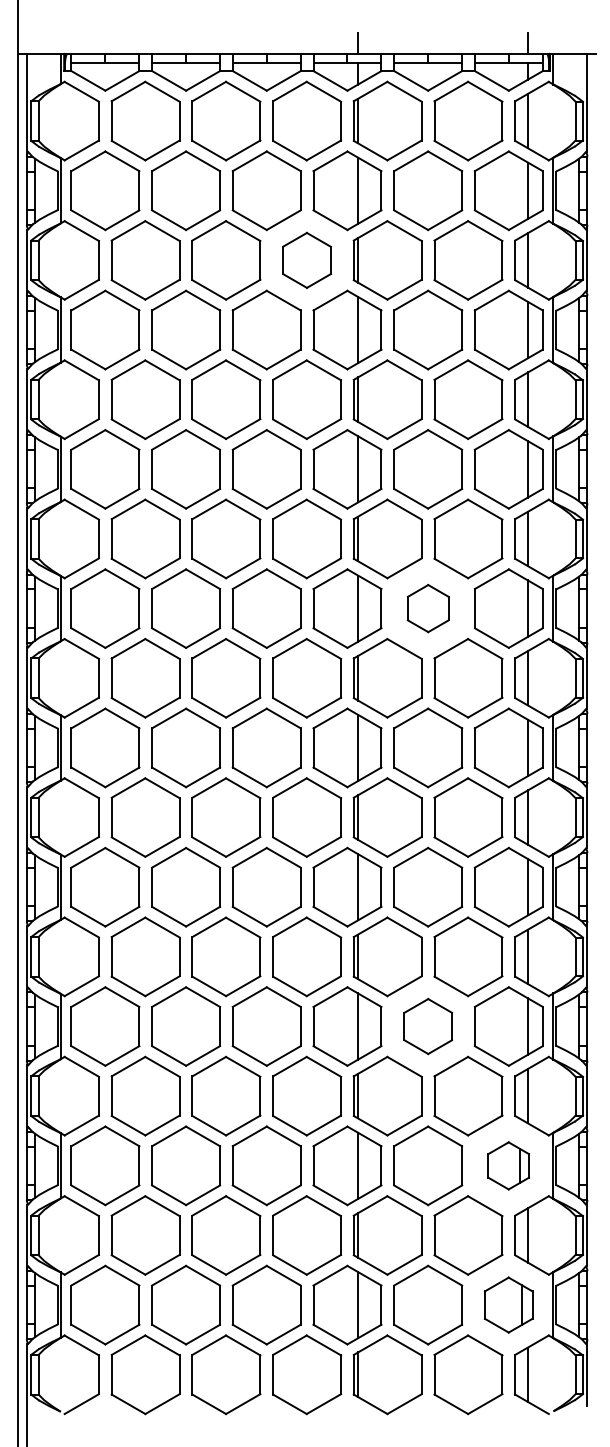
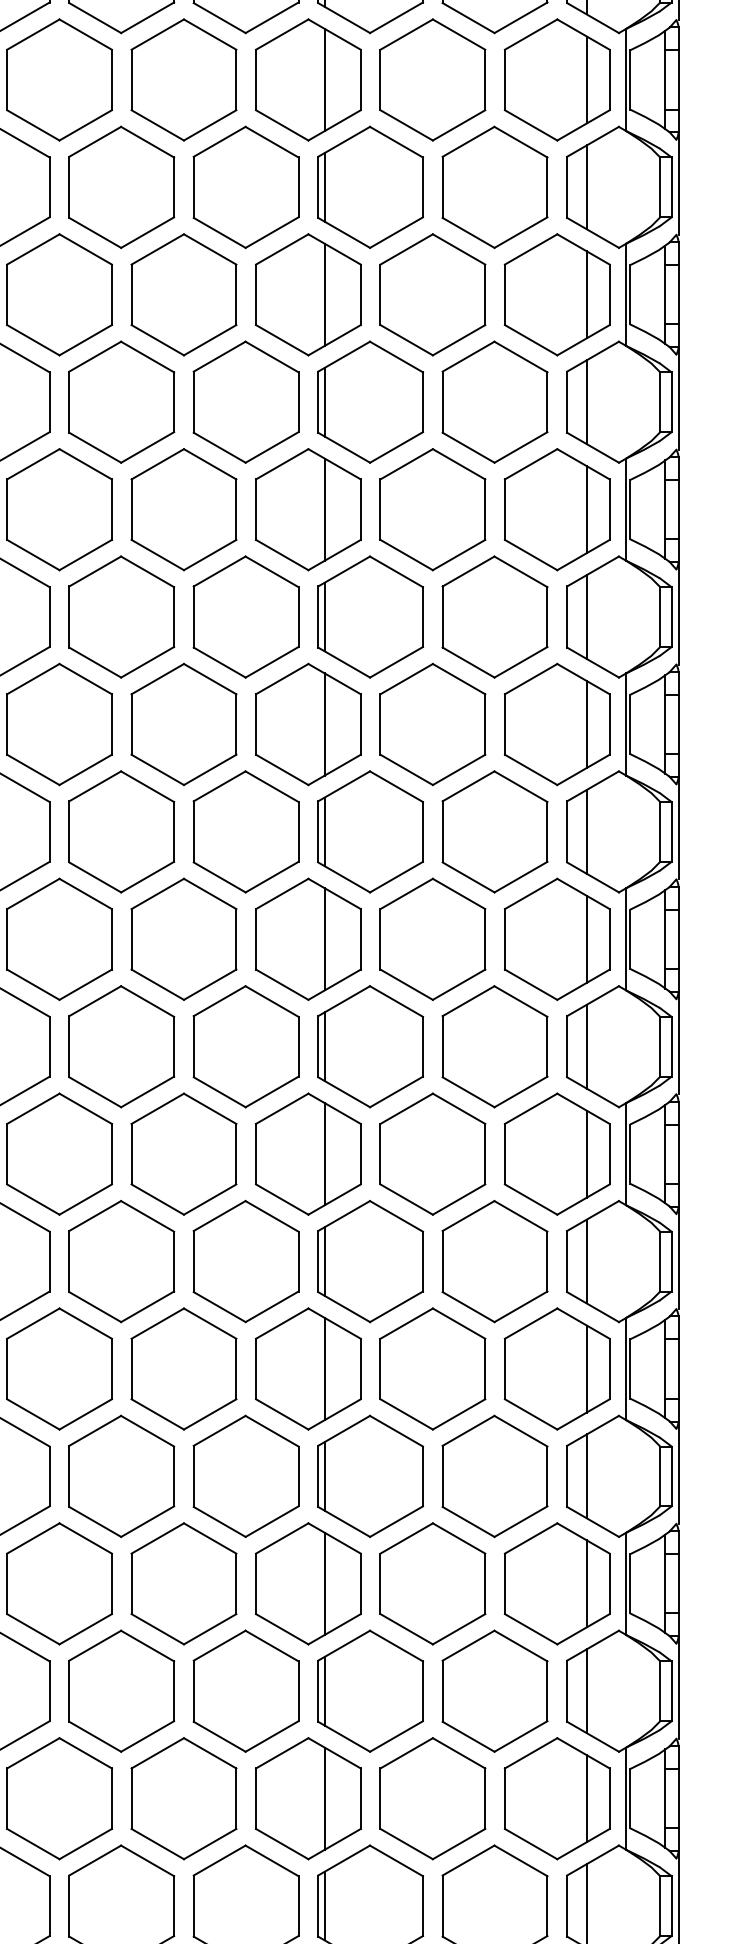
part: (307, 260) -> (246, 187), size x1.43
part: (428, 608) -> (433, 724), size x1.67
part: (428, 1026) -> (433, 1368), size x1.43
part: (508, 1165) -> (556, 1583), size x1.67
part: (508, 1304) -> (556, 1797), size x1.43

